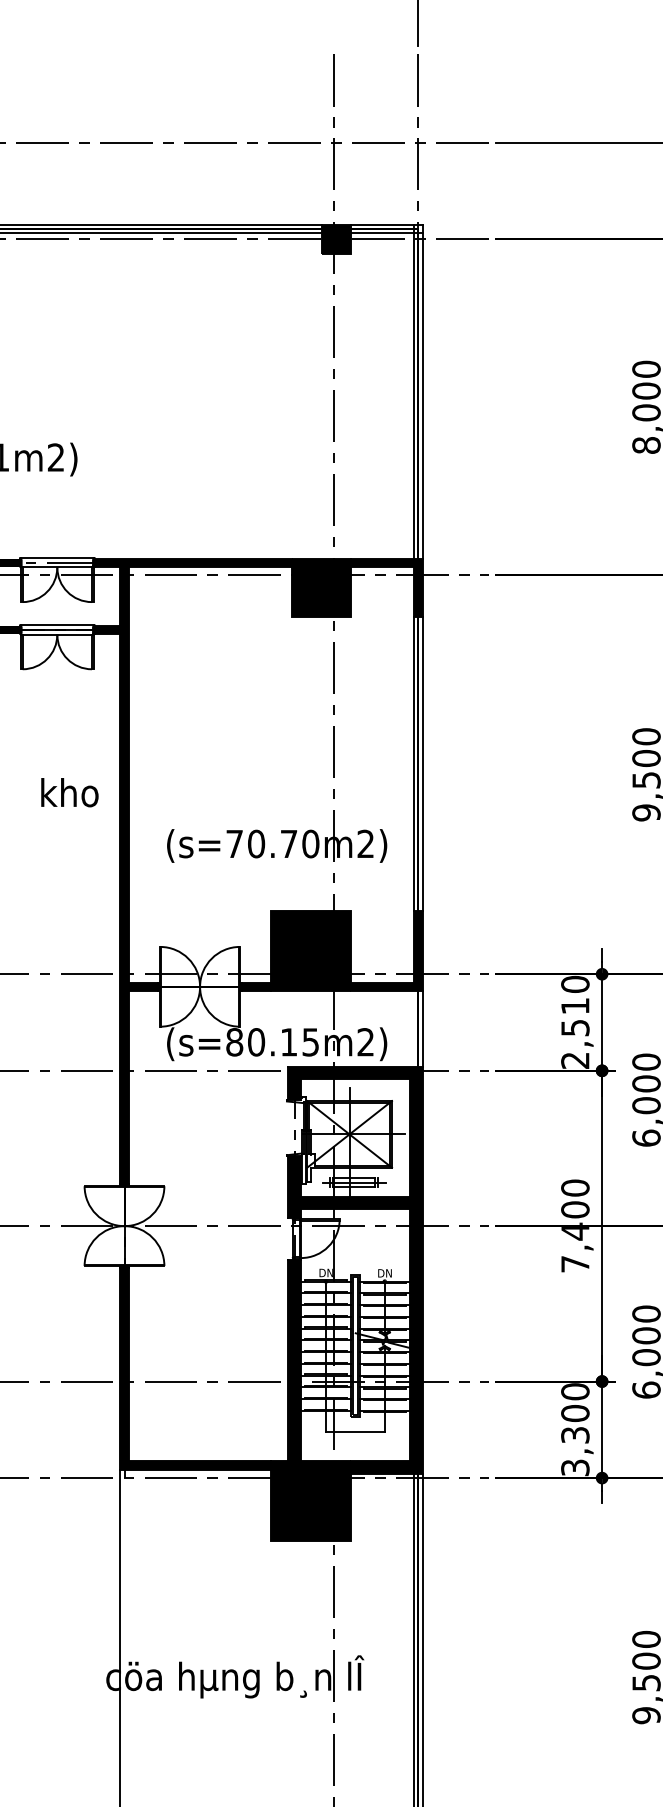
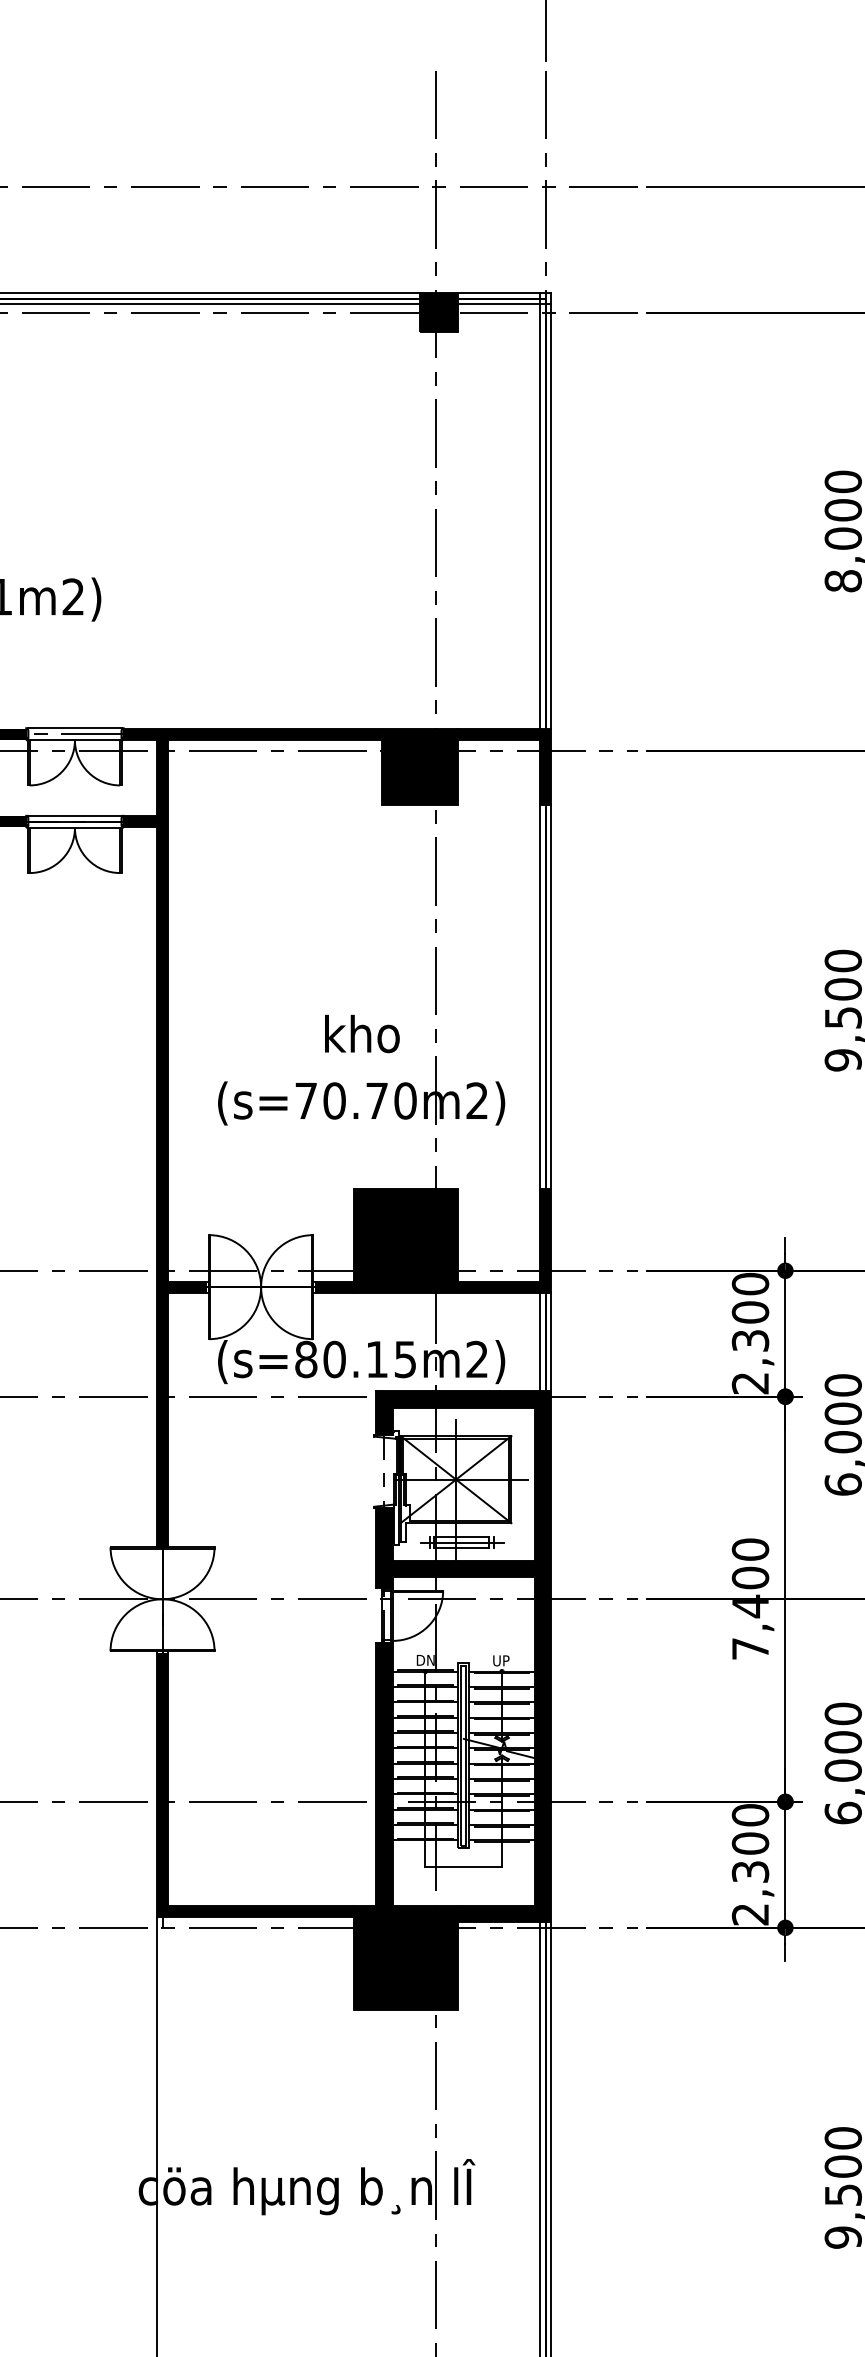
text: (70, 792) -> (362, 1033), moved
text: (575, 1016) -> (750, 1326), 2,510 -> 2,300
line: (414, 1028) -> (540, 1341), added
text: (385, 1273) -> (502, 1660), DN -> UP
text: (575, 1467) -> (750, 1914), 3,300 -> 2,300

